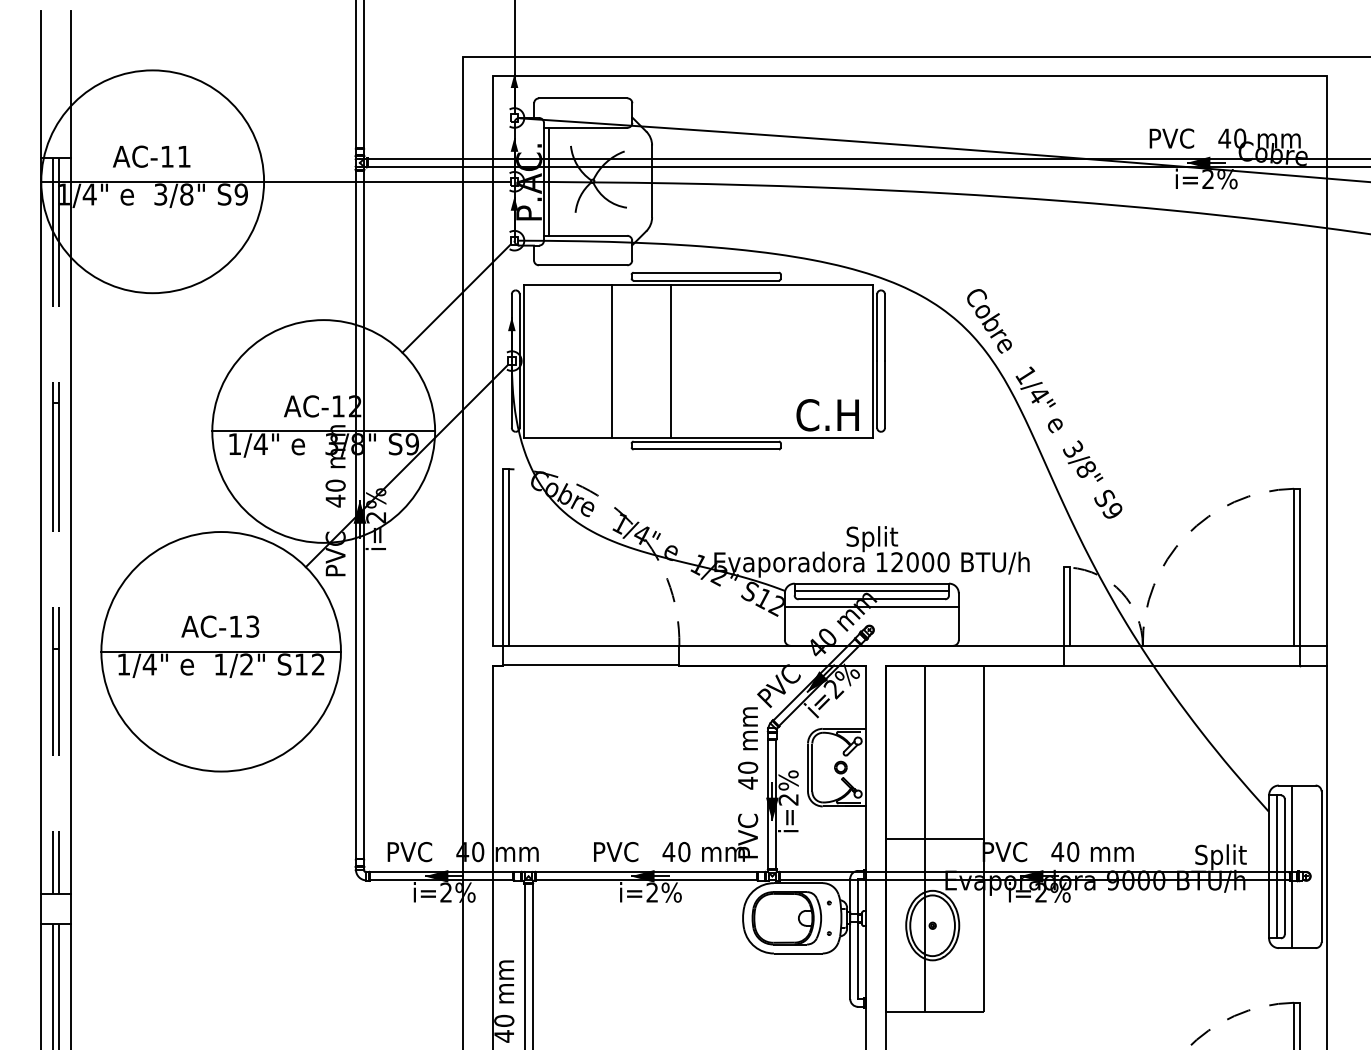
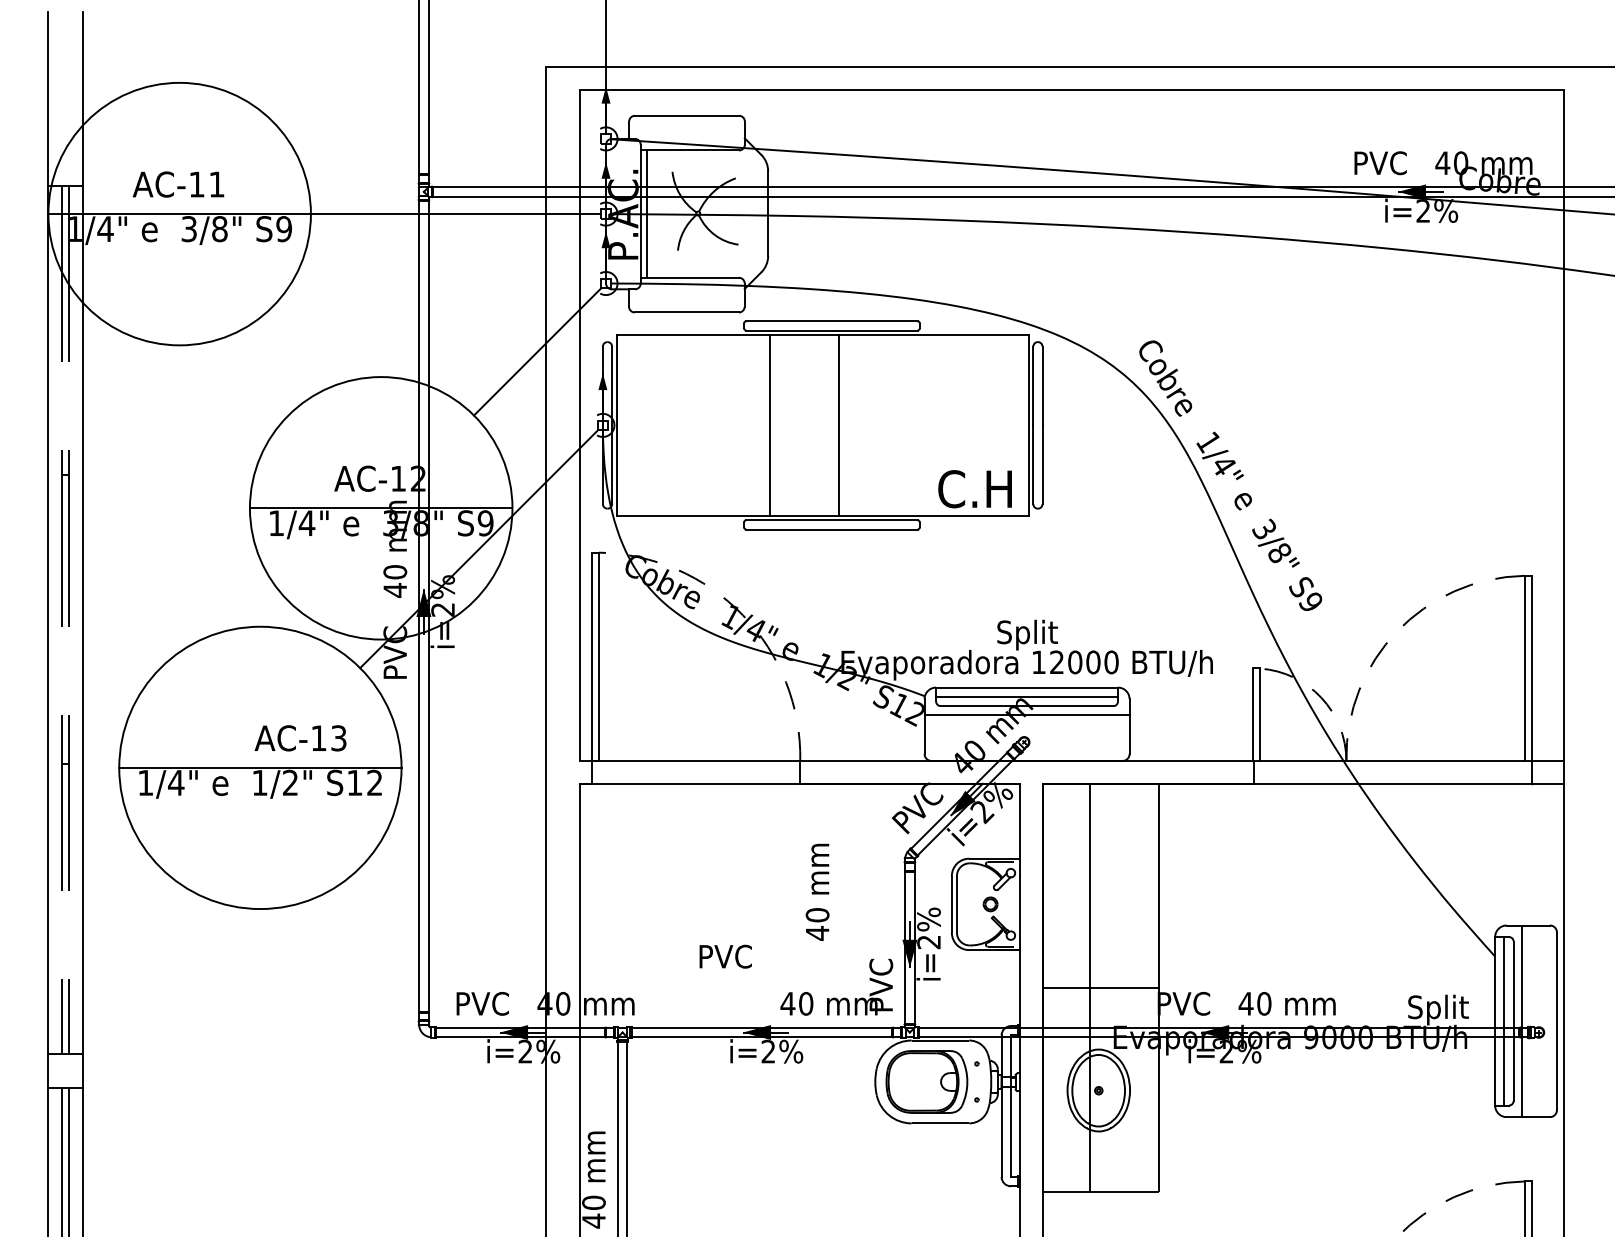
line: (611, 360) -> (769, 424), moved
line: (670, 360) -> (839, 424), moved
text: (220, 626) -> (300, 738), moved
text: (748, 748) -> (818, 892), moved
text: (616, 852) -> (726, 957), moved

